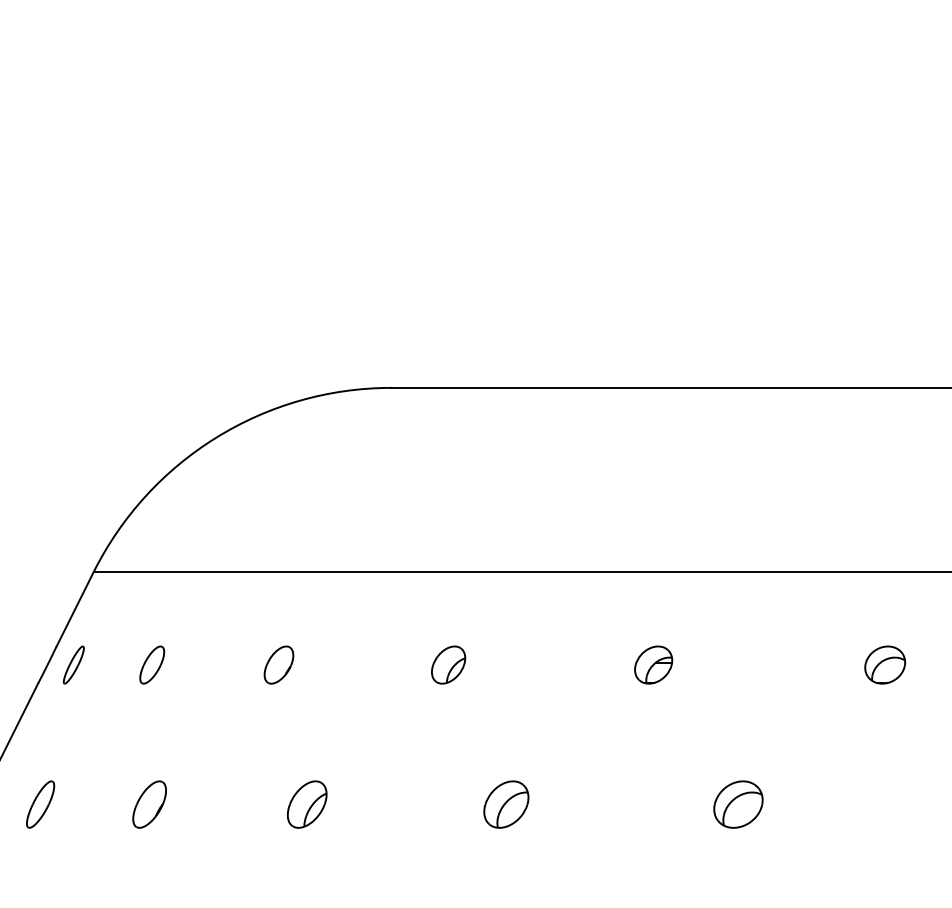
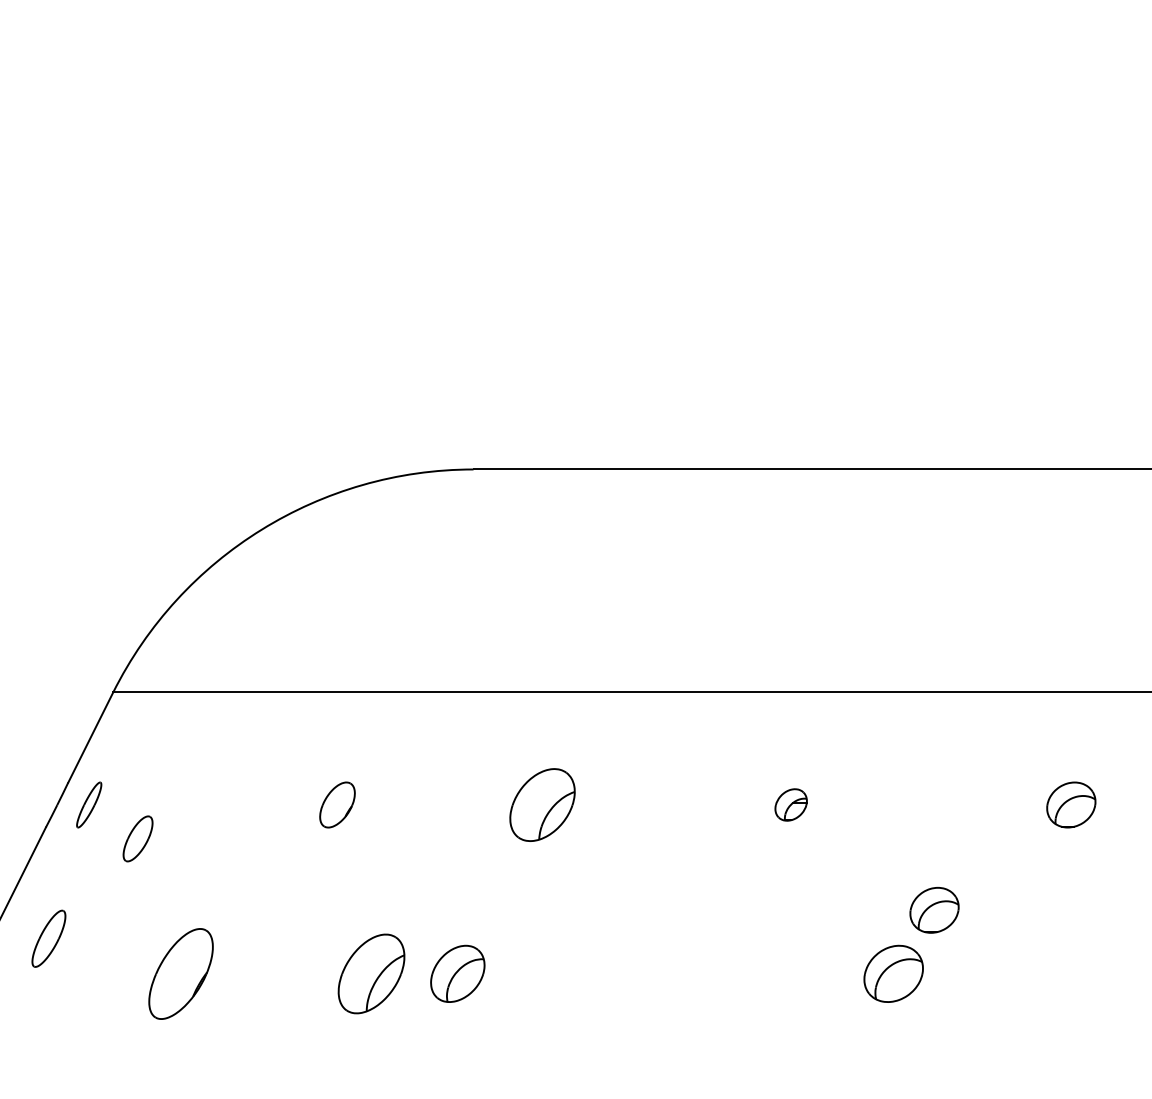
part: (152, 664) -> (138, 838), moved
part: (448, 664) -> (542, 804), size x1.6
part: (653, 664) -> (790, 804), size x0.7
part: (772, 751) -> (934, 909), added
part: (40, 804) -> (48, 938), moved
part: (149, 804) -> (180, 973), size x1.6
part: (307, 804) -> (372, 973), size x1.4
part: (506, 804) -> (457, 973), moved

